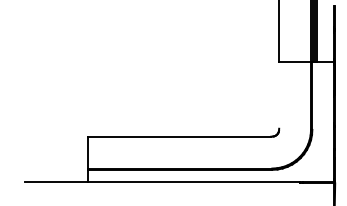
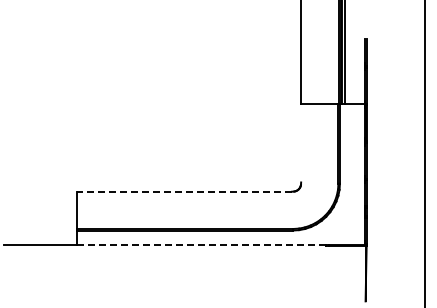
line: (179, 136) -> (184, 191), solid -> dashed
line: (193, 182) -> (200, 245), solid -> dashed

